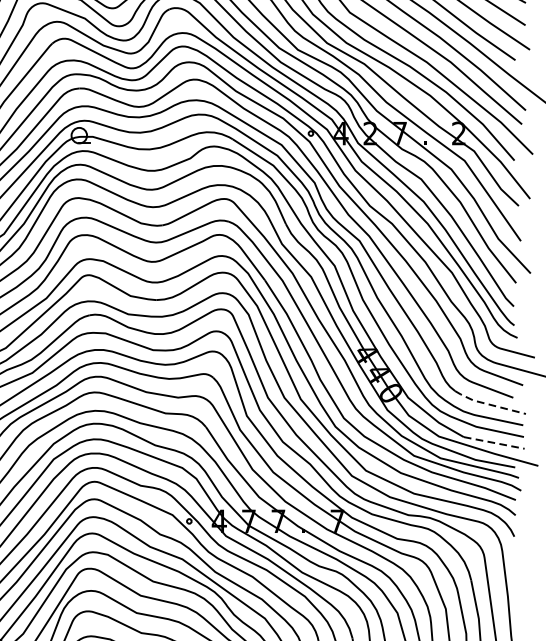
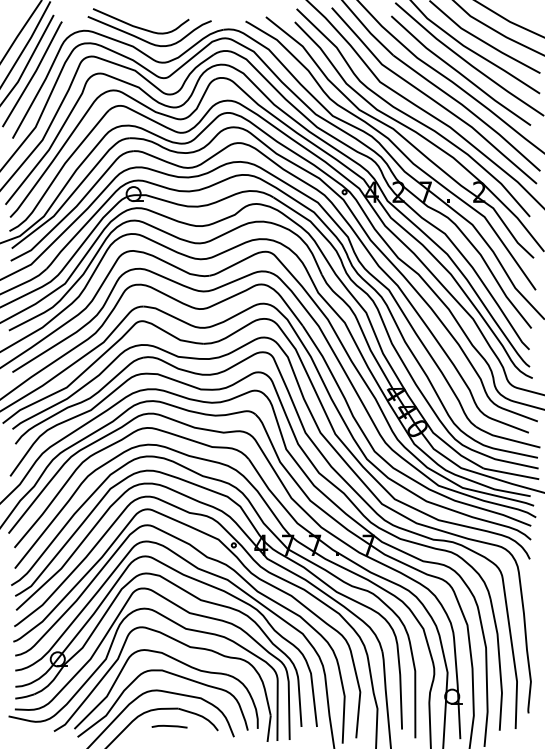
line: (488, 404) -> (506, 438), dashed -> solid
line: (495, 443) -> (512, 474), dashed -> solid

